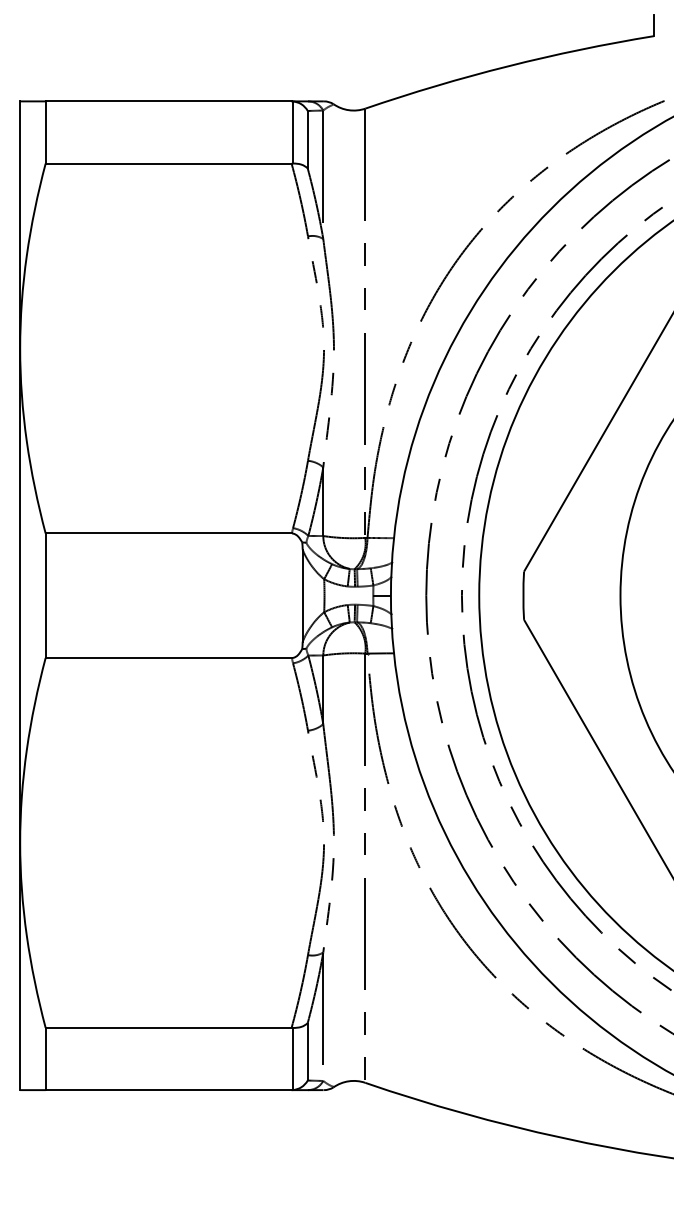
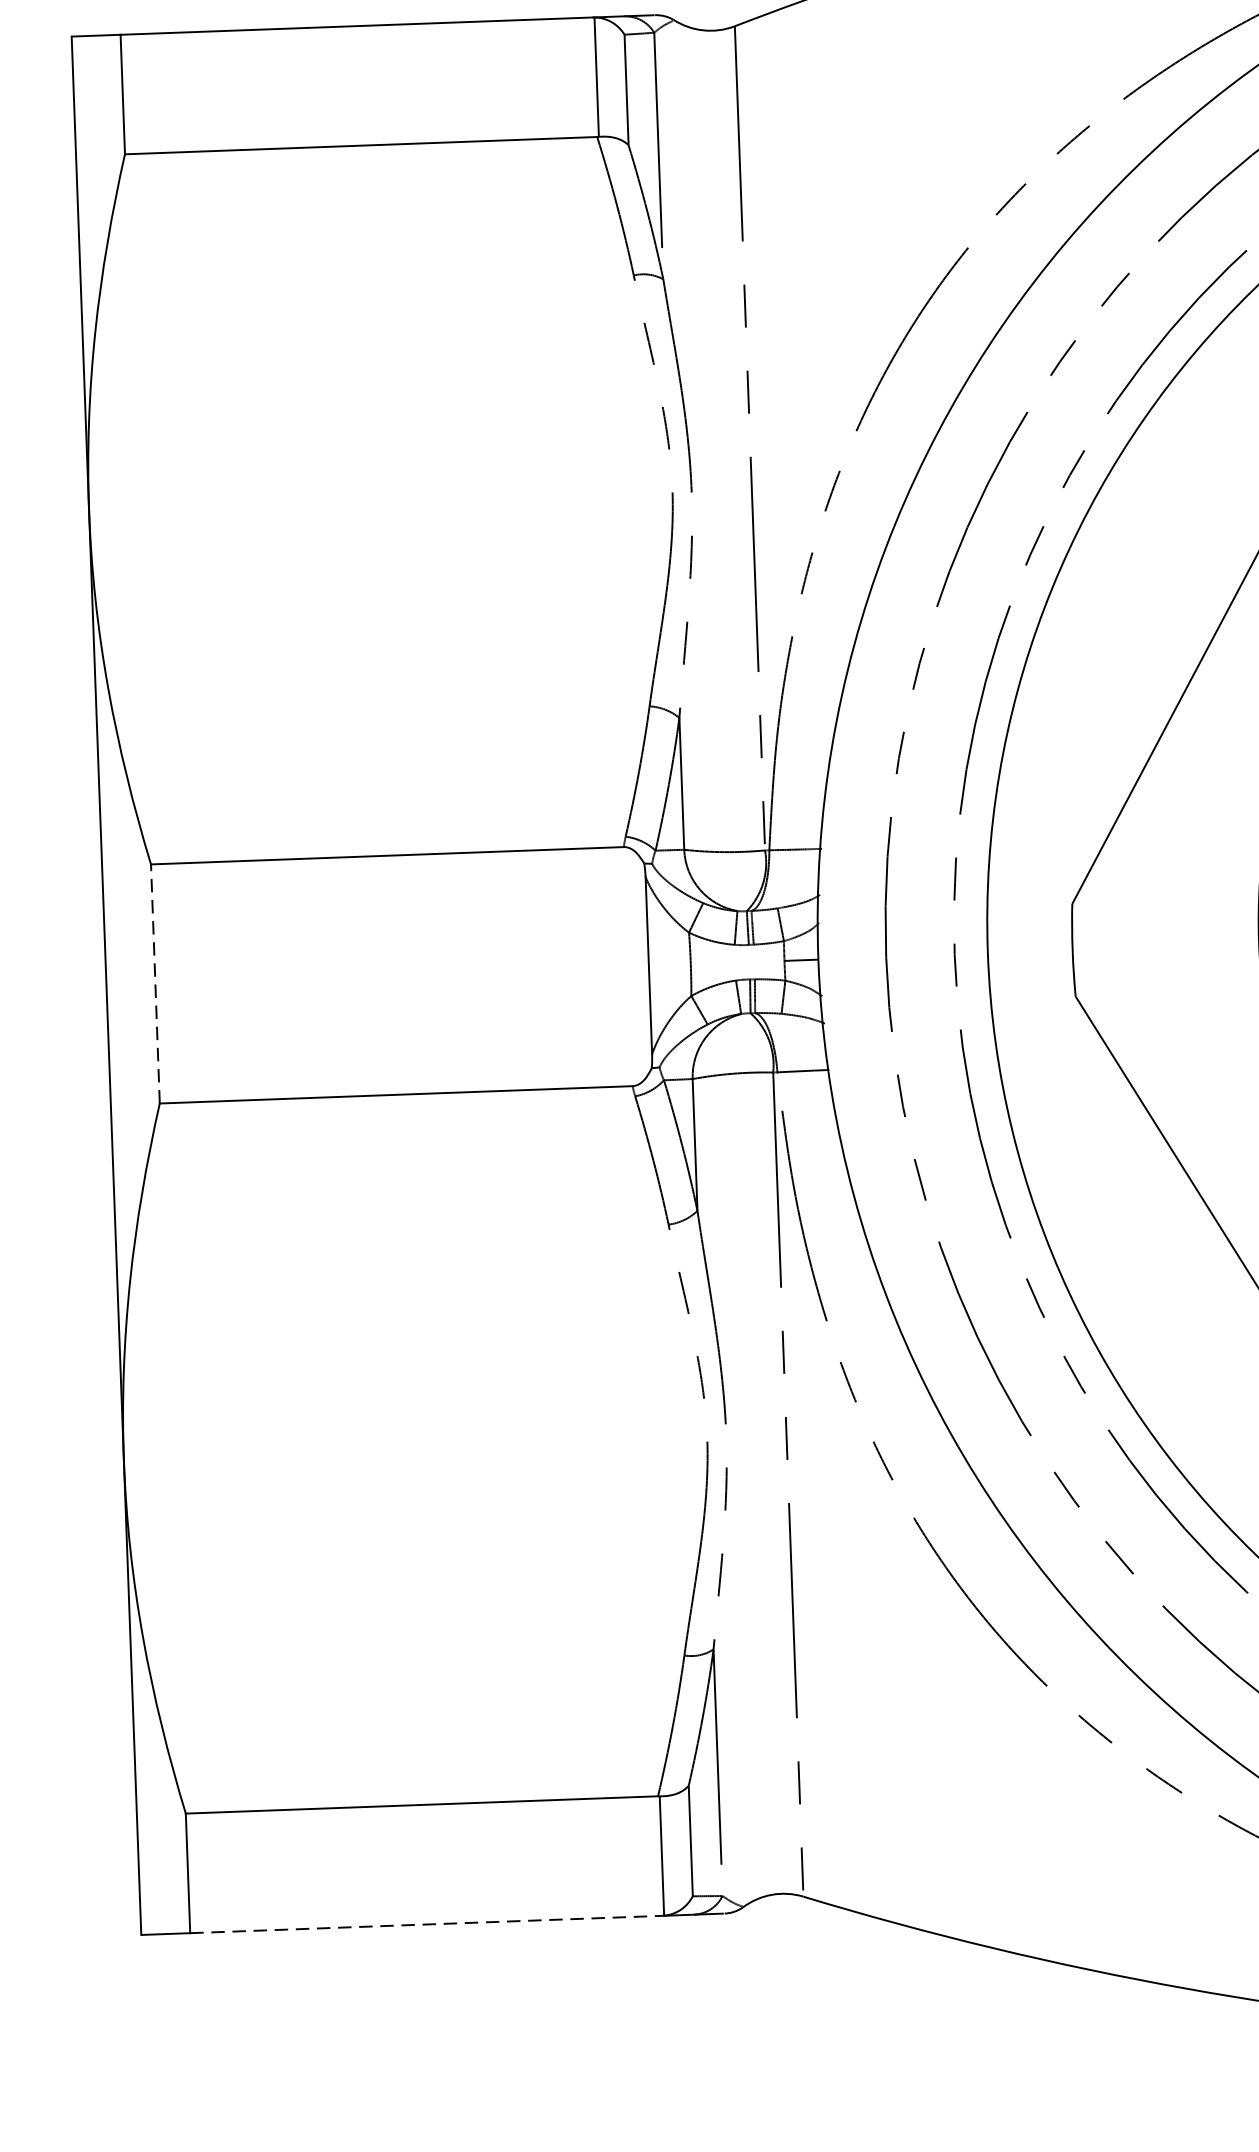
line: (45, 595) -> (155, 983), solid -> dashed
line: (168, 1090) -> (426, 1925), solid -> dashed

